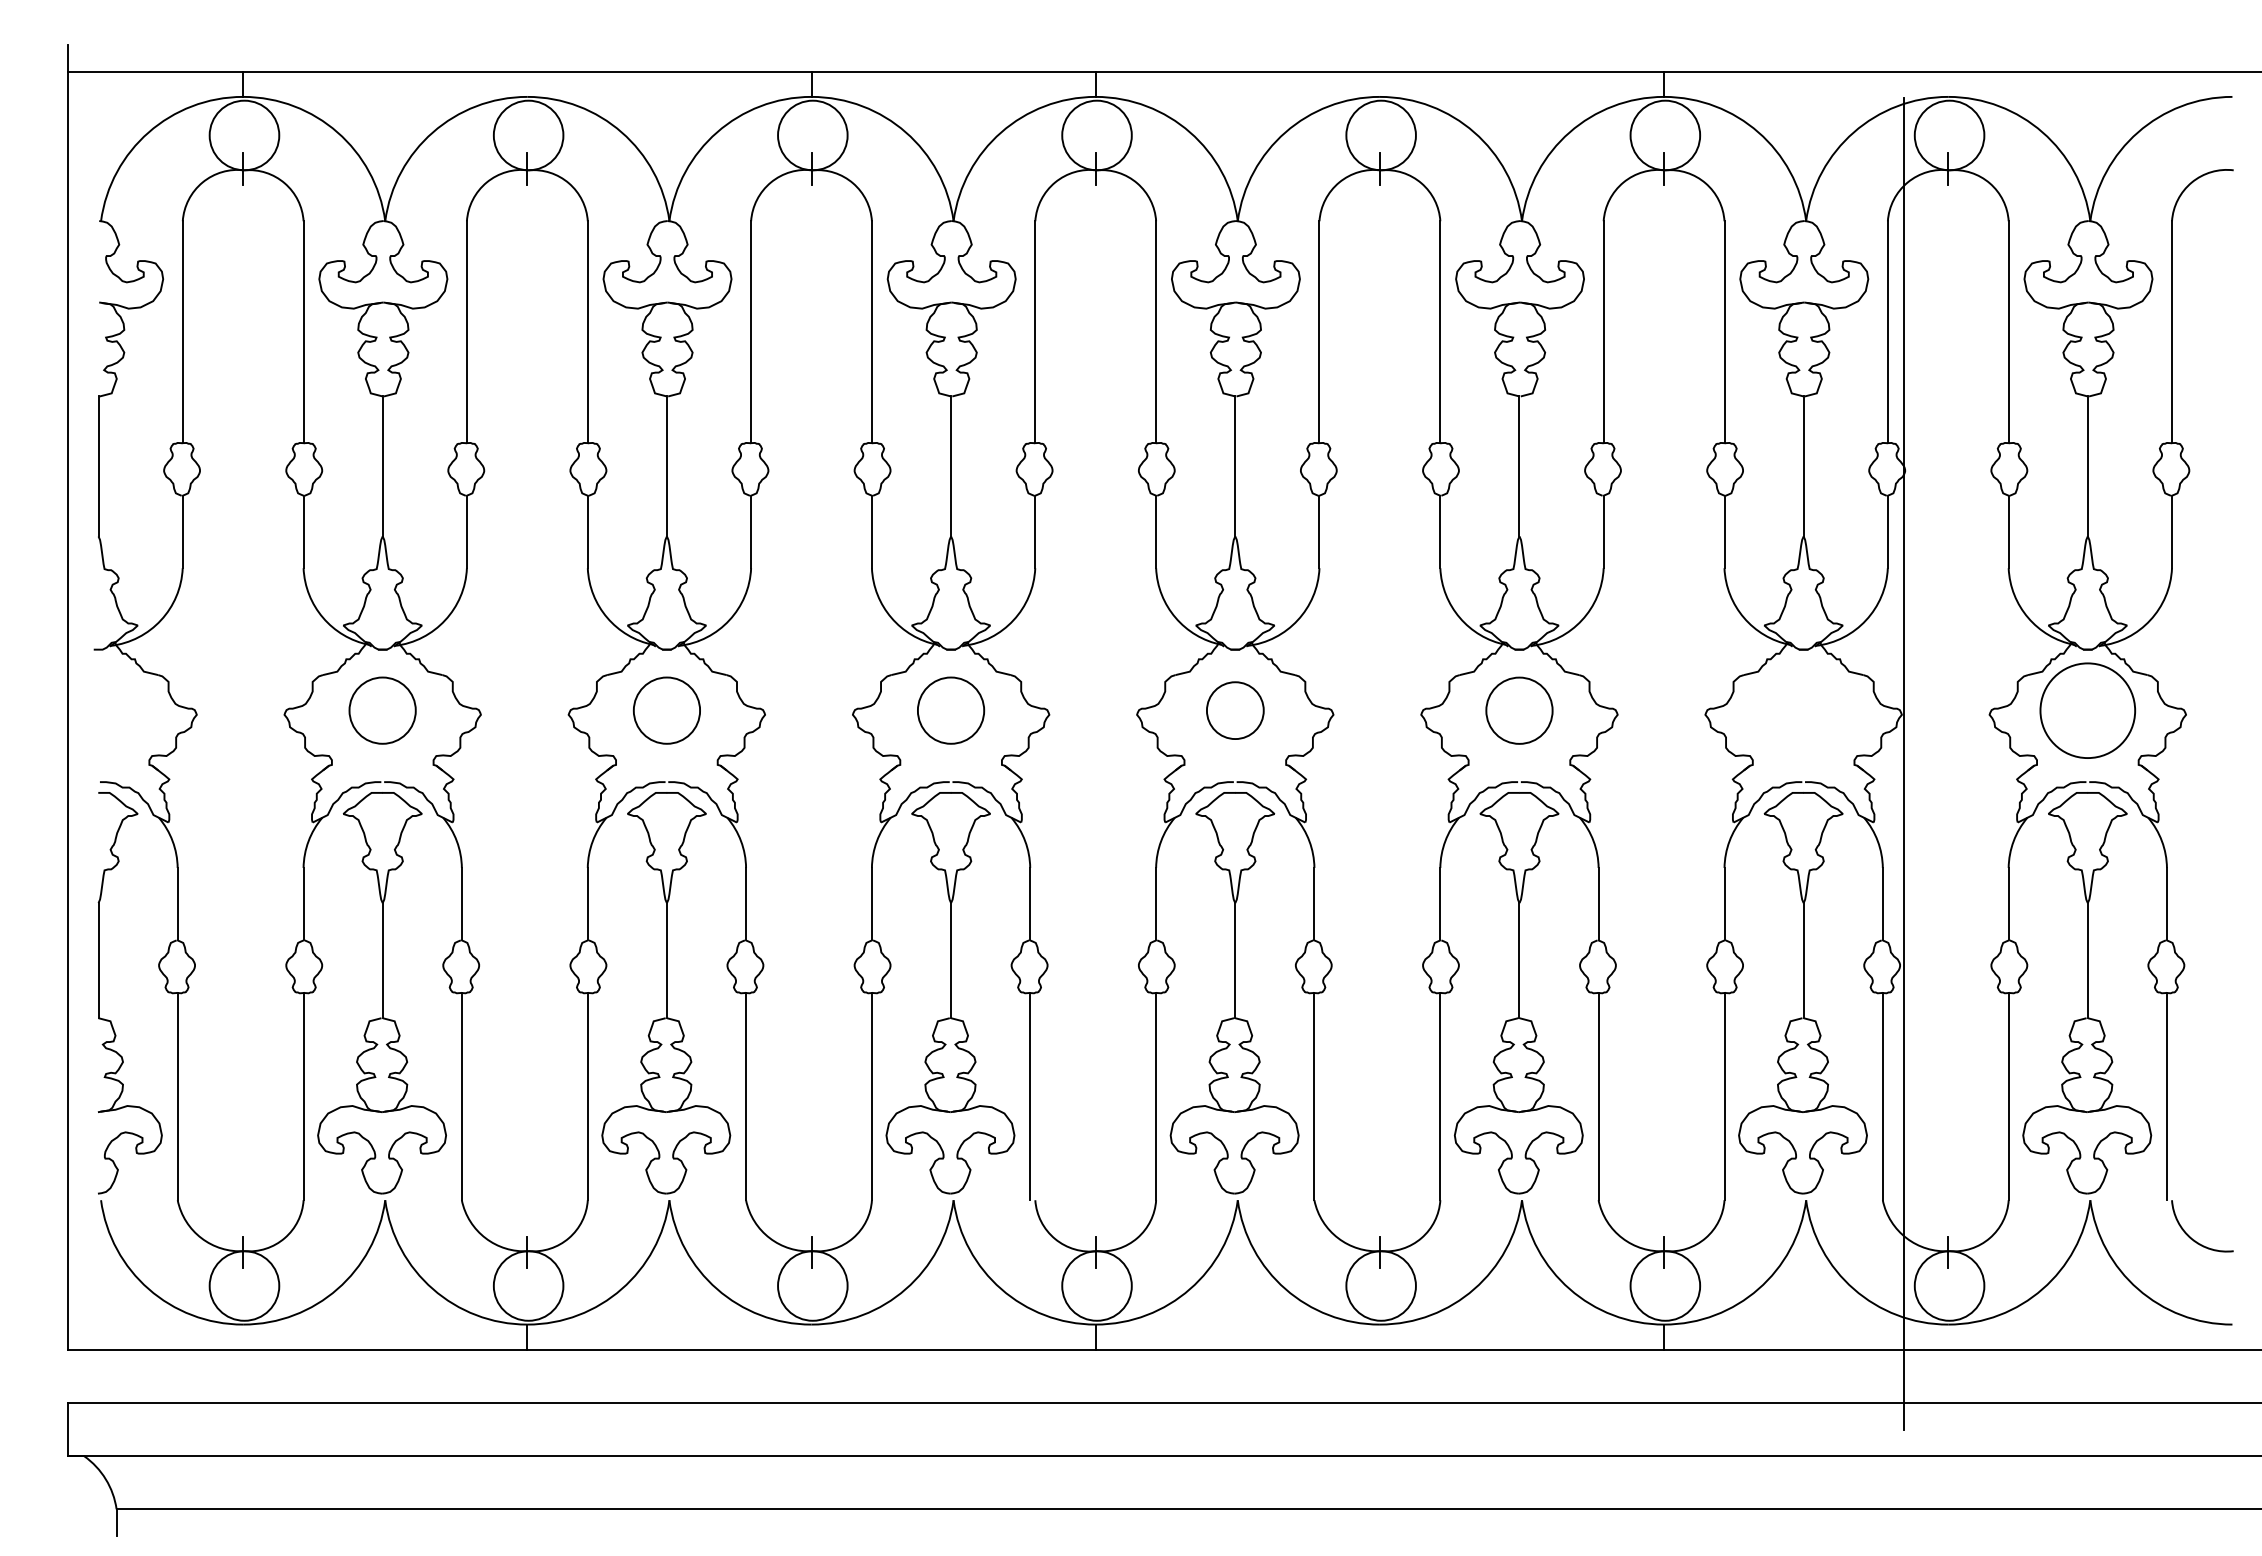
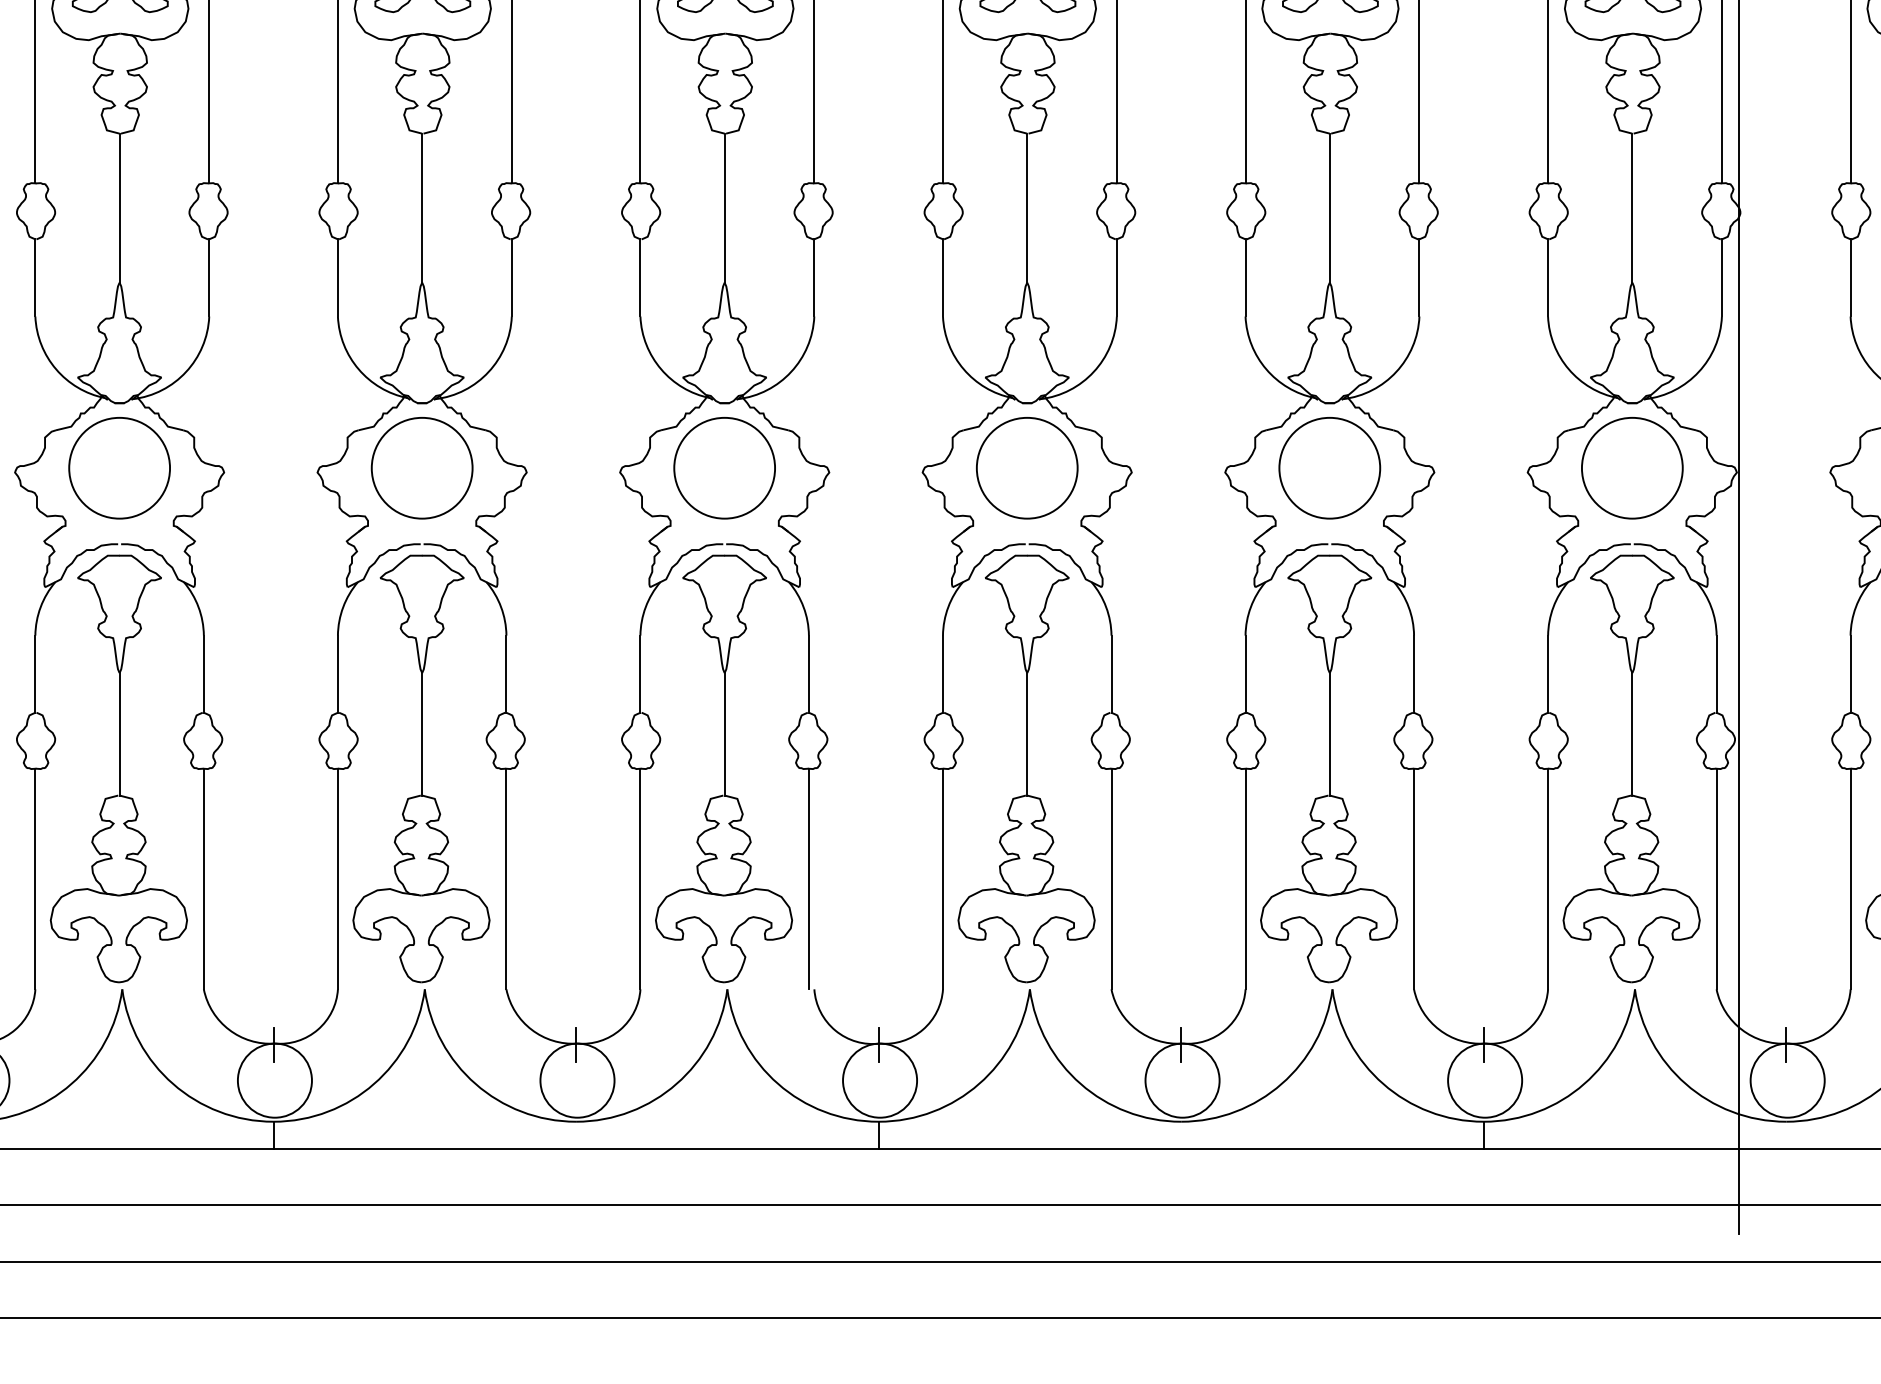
circle: (382, 710) -> (119, 467), size x1.43
circle: (666, 710) -> (421, 467), size x1.43
circle: (950, 710) -> (724, 467), size x1.43
circle: (1235, 710) -> (1027, 467), size x1.67
circle: (1519, 710) -> (1329, 467), size x1.43
circle: (1803, 710) -> (1632, 467), added

